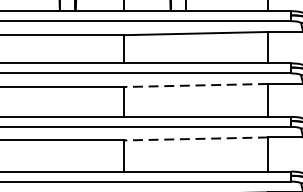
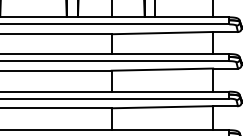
line: (195, 85) -> (162, 69), dashed -> solid
line: (195, 139) -> (162, 107), dashed -> solid

